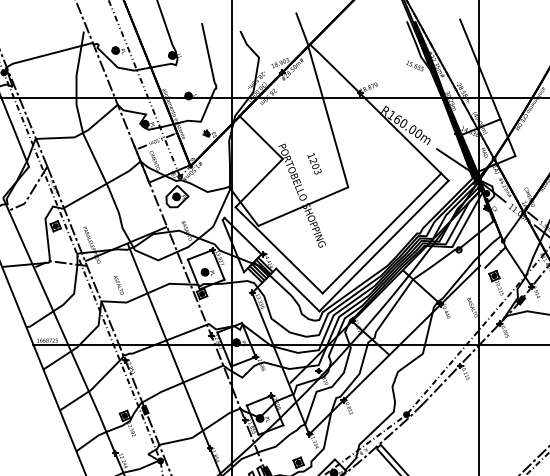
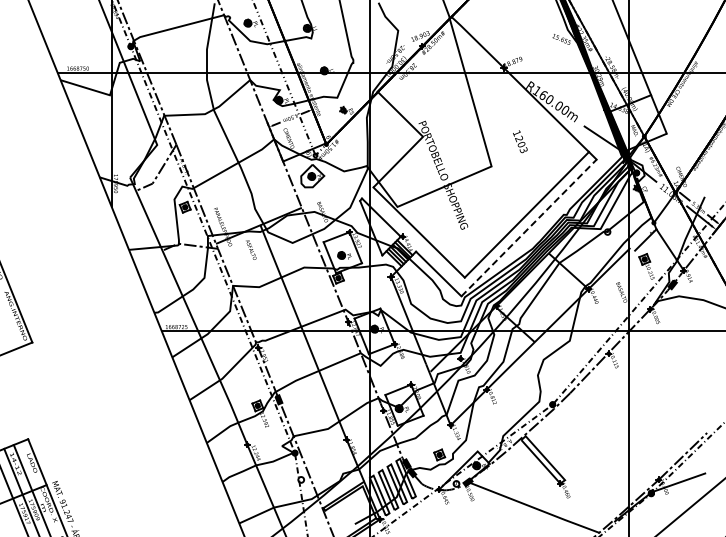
text: (314, 163) -> (520, 141), moved
line: (384, 245) -> (529, 227), solid -> dashed
text: (119, 284) -> (251, 249), moved

